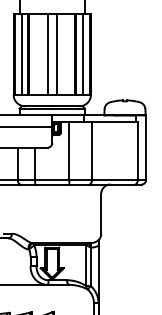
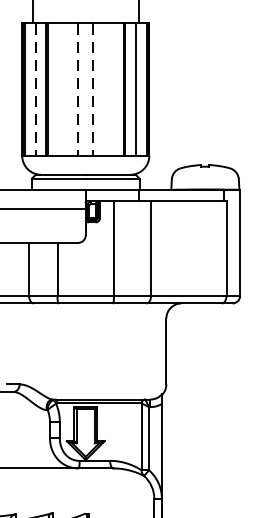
line: (21, 55) -> (35, 91), solid -> dashed
line: (47, 55) -> (77, 91), solid -> dashed
line: (56, 55) -> (92, 91), solid -> dashed

